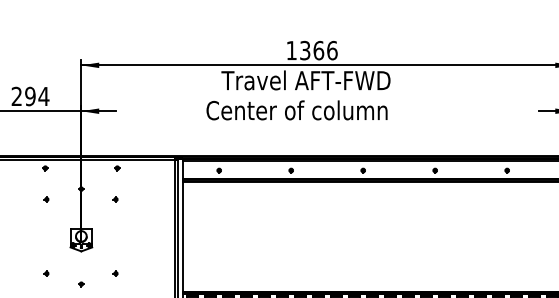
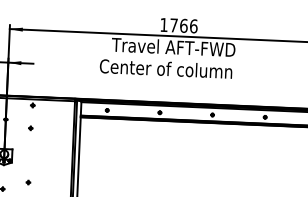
text: (305, 50) -> (174, 25), 1366 -> 1766

